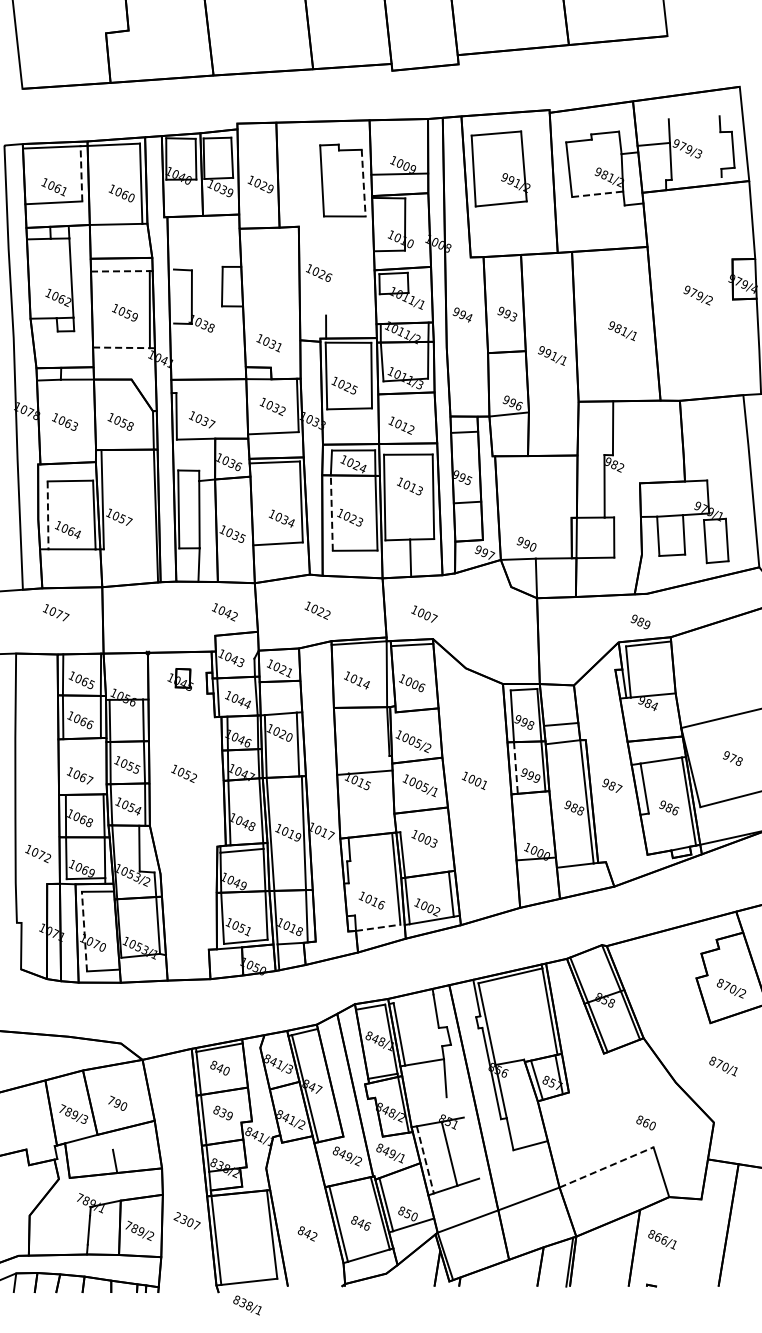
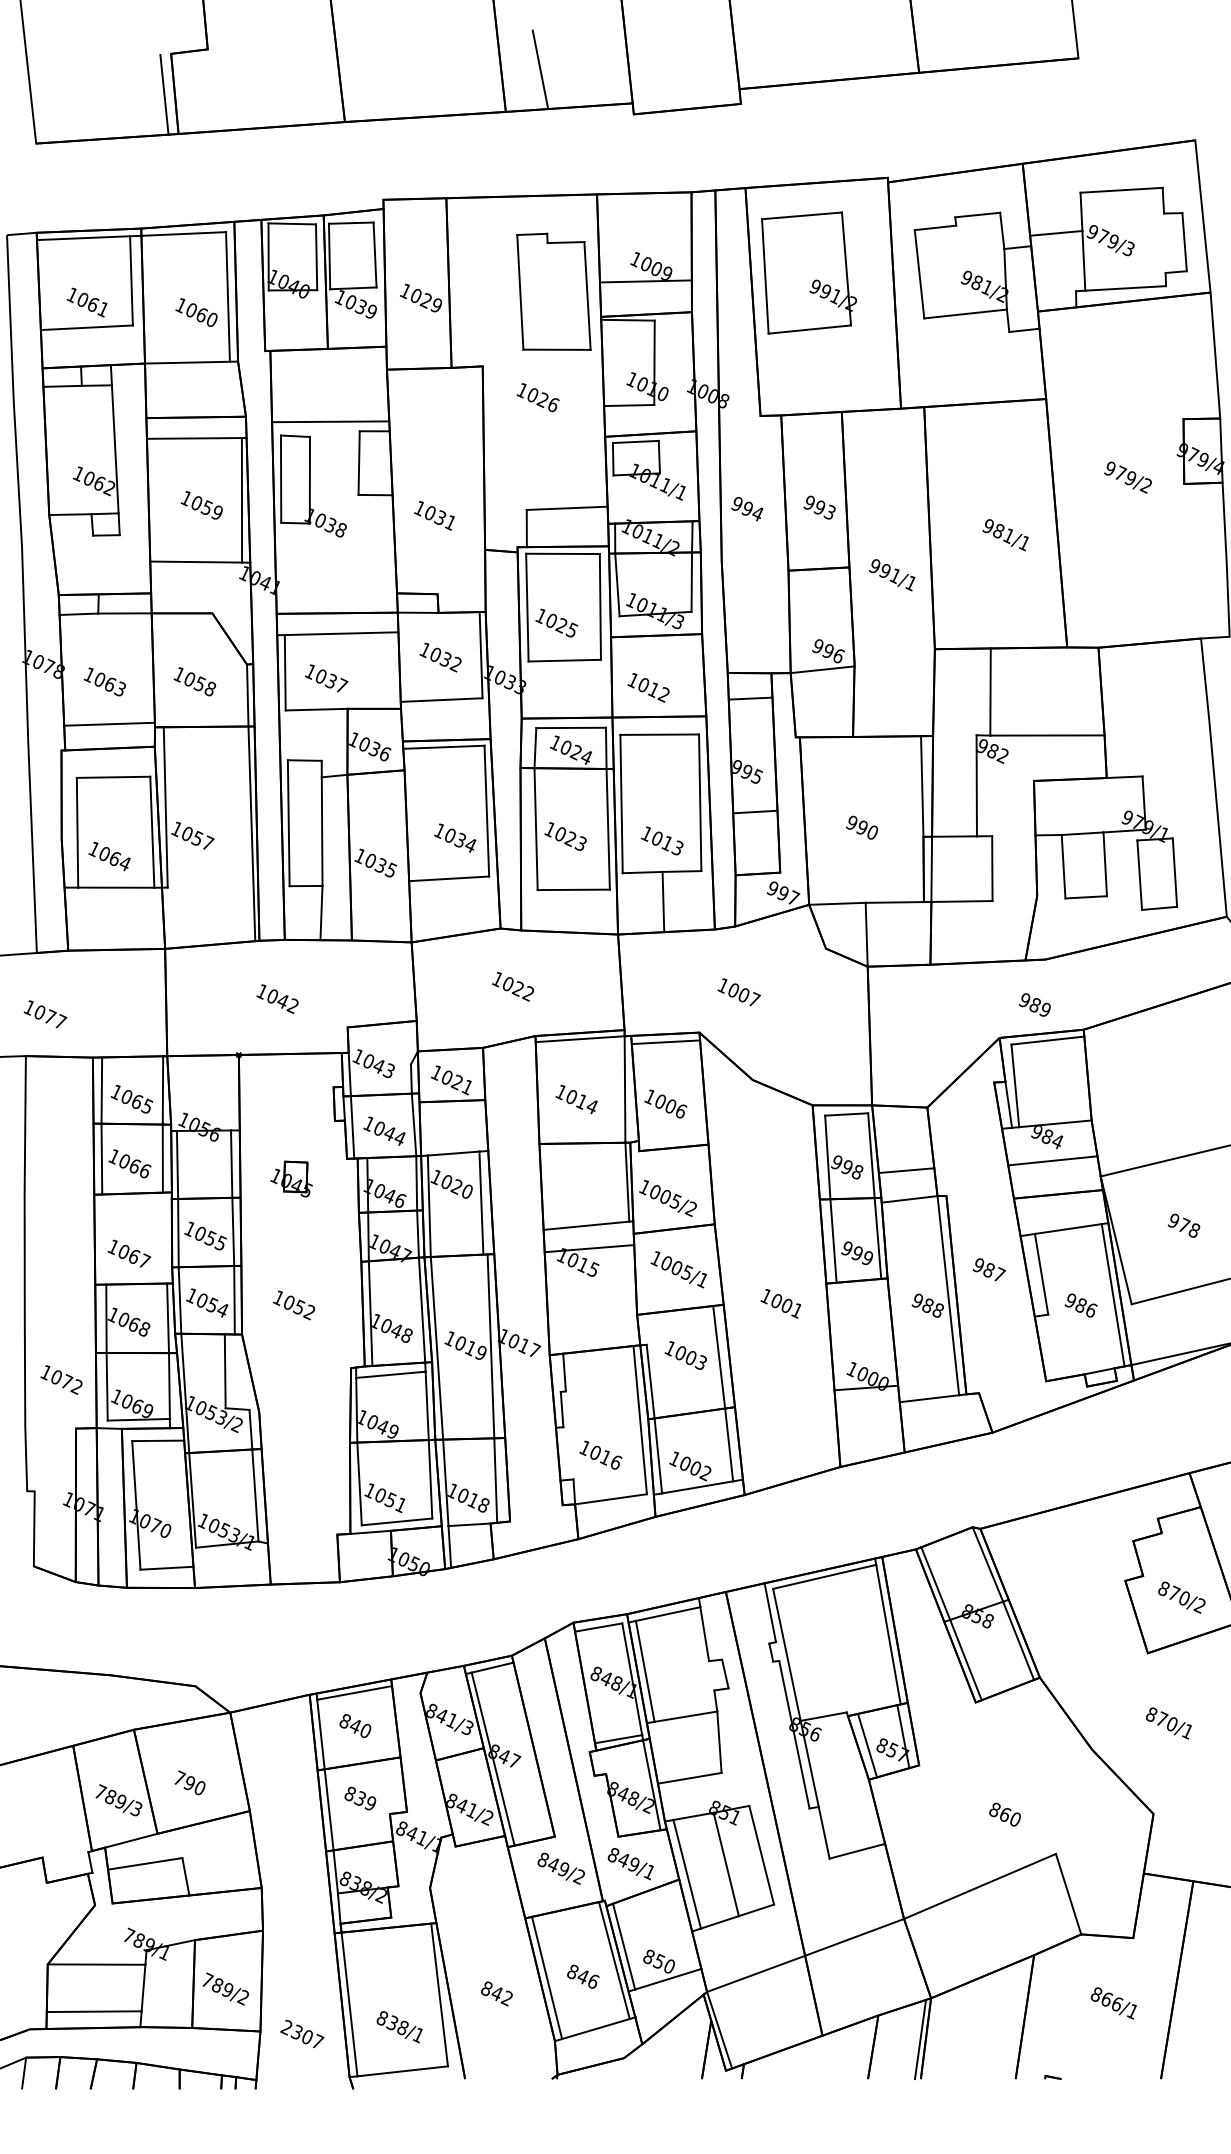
line: (334, 42) -> (540, 68), added
line: (101, 58) -> (163, 94), added
line: (693, 117) -> (1120, 189), added
line: (81, 173) -> (131, 280), dashed -> solid
line: (696, 178) -> (1125, 288), added
line: (363, 183) -> (587, 296), dashed -> solid
line: (597, 194) -> (965, 314), dashed -> solid
line: (204, 260) -> (330, 420), added
line: (120, 271) -> (194, 438), dashed -> solid
text: (319, 272) -> (538, 396), moved
line: (173, 296) -> (280, 479), added
line: (351, 314) -> (567, 508), added
text: (268, 343) -> (433, 516), moved
line: (122, 347) -> (197, 561), dashed -> solid
line: (211, 392) -> (341, 634), added
line: (67, 448) -> (108, 724), added
line: (647, 455) -> (1046, 736), added
text: (409, 486) -> (661, 841), moved
line: (570, 486) -> (921, 786), added
line: (331, 513) -> (535, 829), dashed -> solid
line: (48, 515) -> (78, 832), dashed -> solid
text: (526, 544) -> (861, 828), moved
text: (55, 612) -> (44, 1013), moved
text: (224, 612) -> (276, 999), moved
text: (424, 613) -> (739, 991), moved
part: (180, 679) -> (291, 1178), moved
line: (651, 718) -> (1052, 1161), added
line: (362, 758) -> (585, 1225), added
line: (515, 768) -> (832, 1241), dashed -> solid
text: (183, 773) -> (293, 1304), moved
text: (473, 780) -> (779, 1303), moved
line: (444, 839) -> (718, 1356), added
line: (378, 927) -> (611, 1498), dashed -> solid
line: (84, 931) -> (136, 1505), dashed -> solid
line: (413, 998) -> (668, 1613), added
line: (426, 1100) -> (689, 1778), added
text: (645, 1122) -> (1004, 1813), moved
line: (471, 1147) -> (761, 1854), added
line: (89, 1153) -> (144, 1863), added
line: (425, 1159) -> (687, 1873), dashed -> solid
line: (607, 1167) -> (981, 1886), dashed -> solid
line: (59, 1215) -> (95, 1964), added
text: (186, 1220) -> (301, 2033), moved
text: (662, 1239) -> (1114, 2002), moved
line: (58, 1244) -> (94, 2010), added
text: (247, 1305) -> (399, 2027), moved

